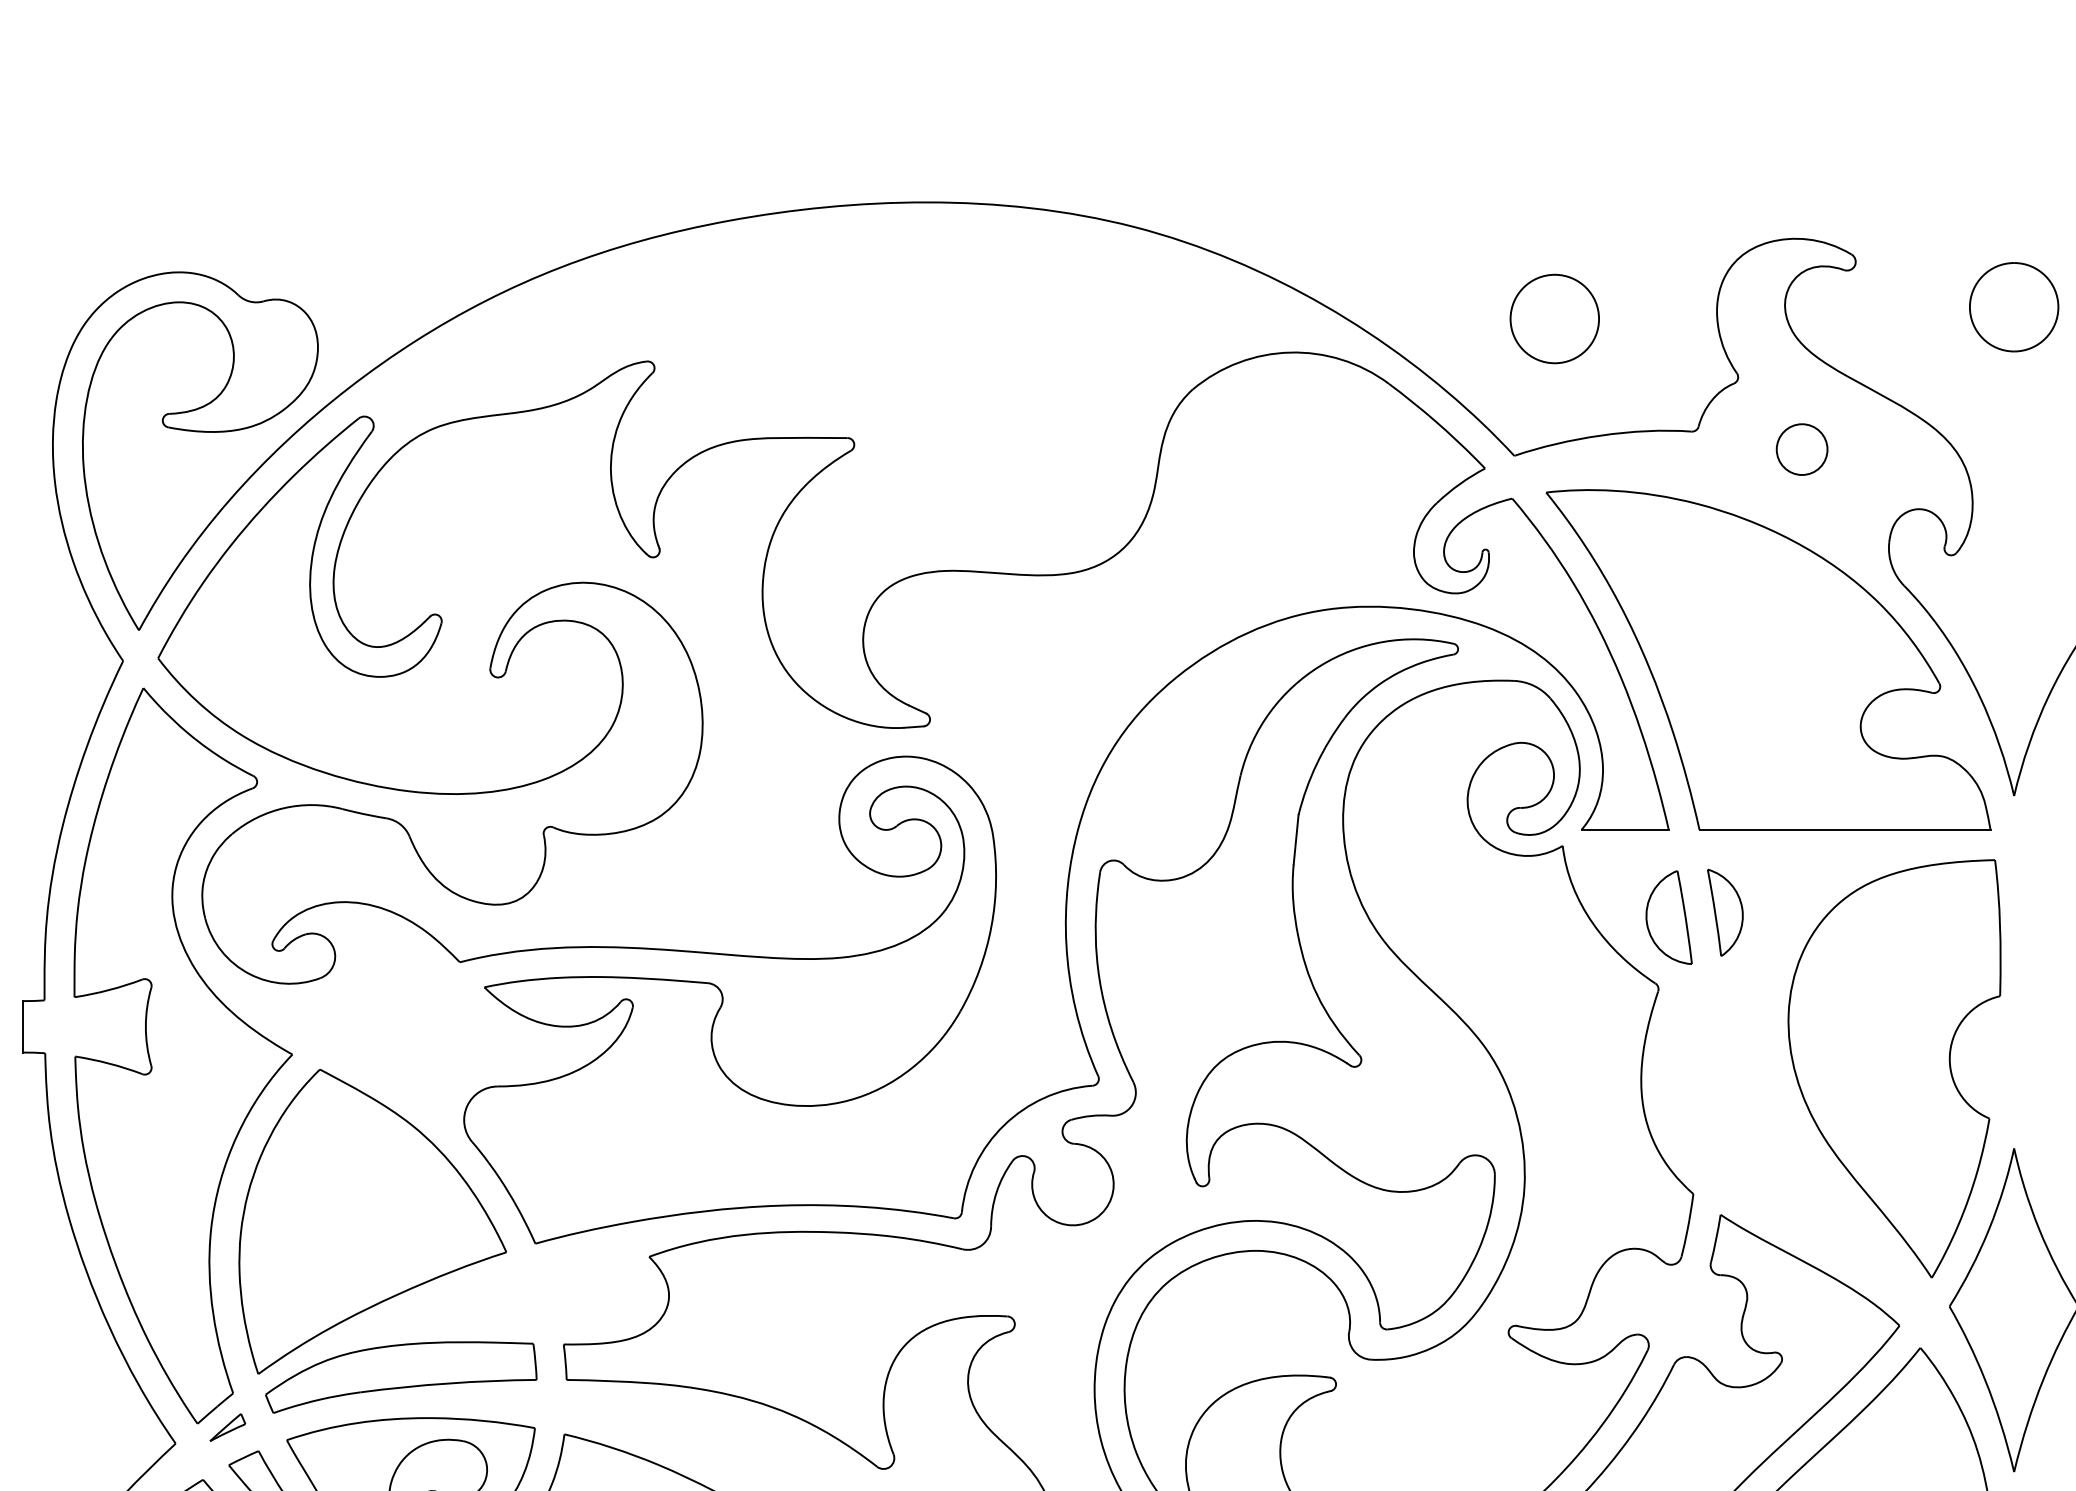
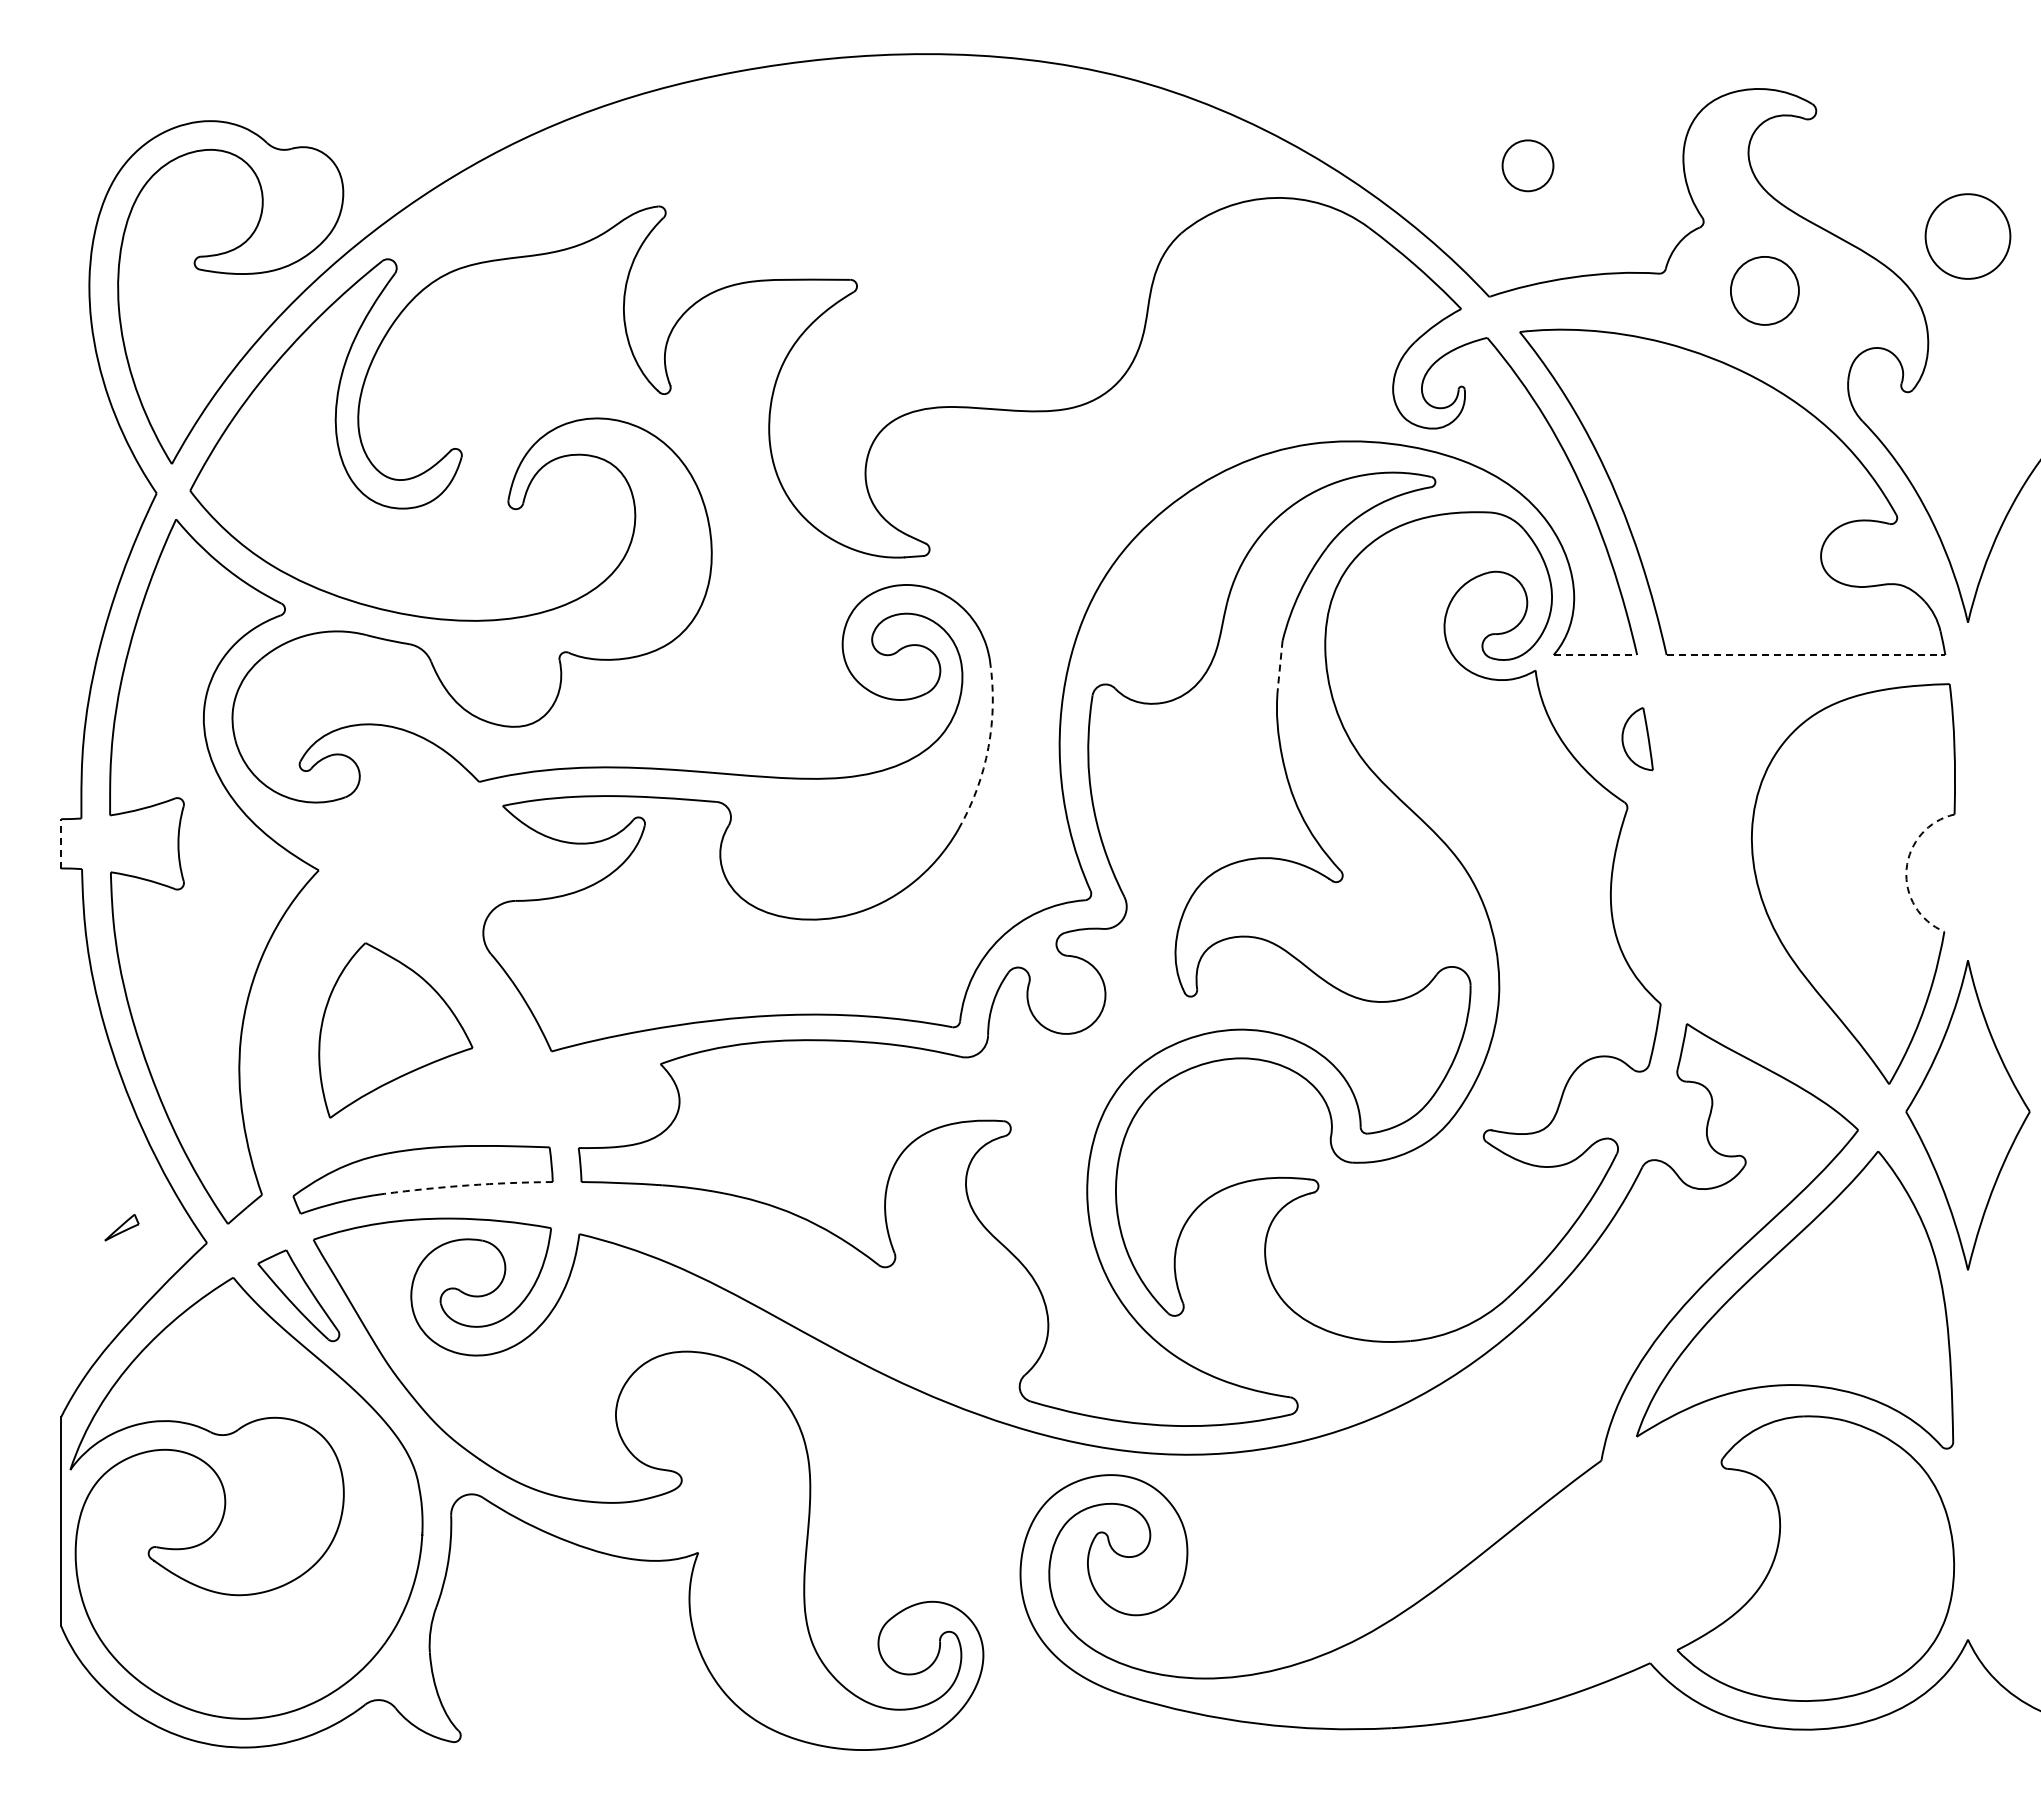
part: (2013, 307) -> (1967, 236), moved
circle: (1554, 318) -> (1527, 165), size x0.6
circle: (1801, 449) -> (1764, 290), size x1.4
line: (1625, 830) -> (1595, 655), solid -> dashed
line: (1845, 830) -> (1806, 655), solid -> dashed
line: (1296, 839) -> (1280, 664), solid -> dashed
part: (1724, 912) -> (1690, 734), removed
part: (1669, 916) -> (1637, 738), size x0.7
arc: (991, 926) -> (988, 747), solid -> dashed
line: (23, 1026) -> (61, 843), solid -> dashed
arc: (1949, 1053) -> (1906, 869), solid -> dashed
part: (372, 1221) -> (395, 1030), size x0.6
arc: (448, 1383) -> (468, 1185), solid -> dashed
part: (227, 1427) -> (121, 1227), moved

